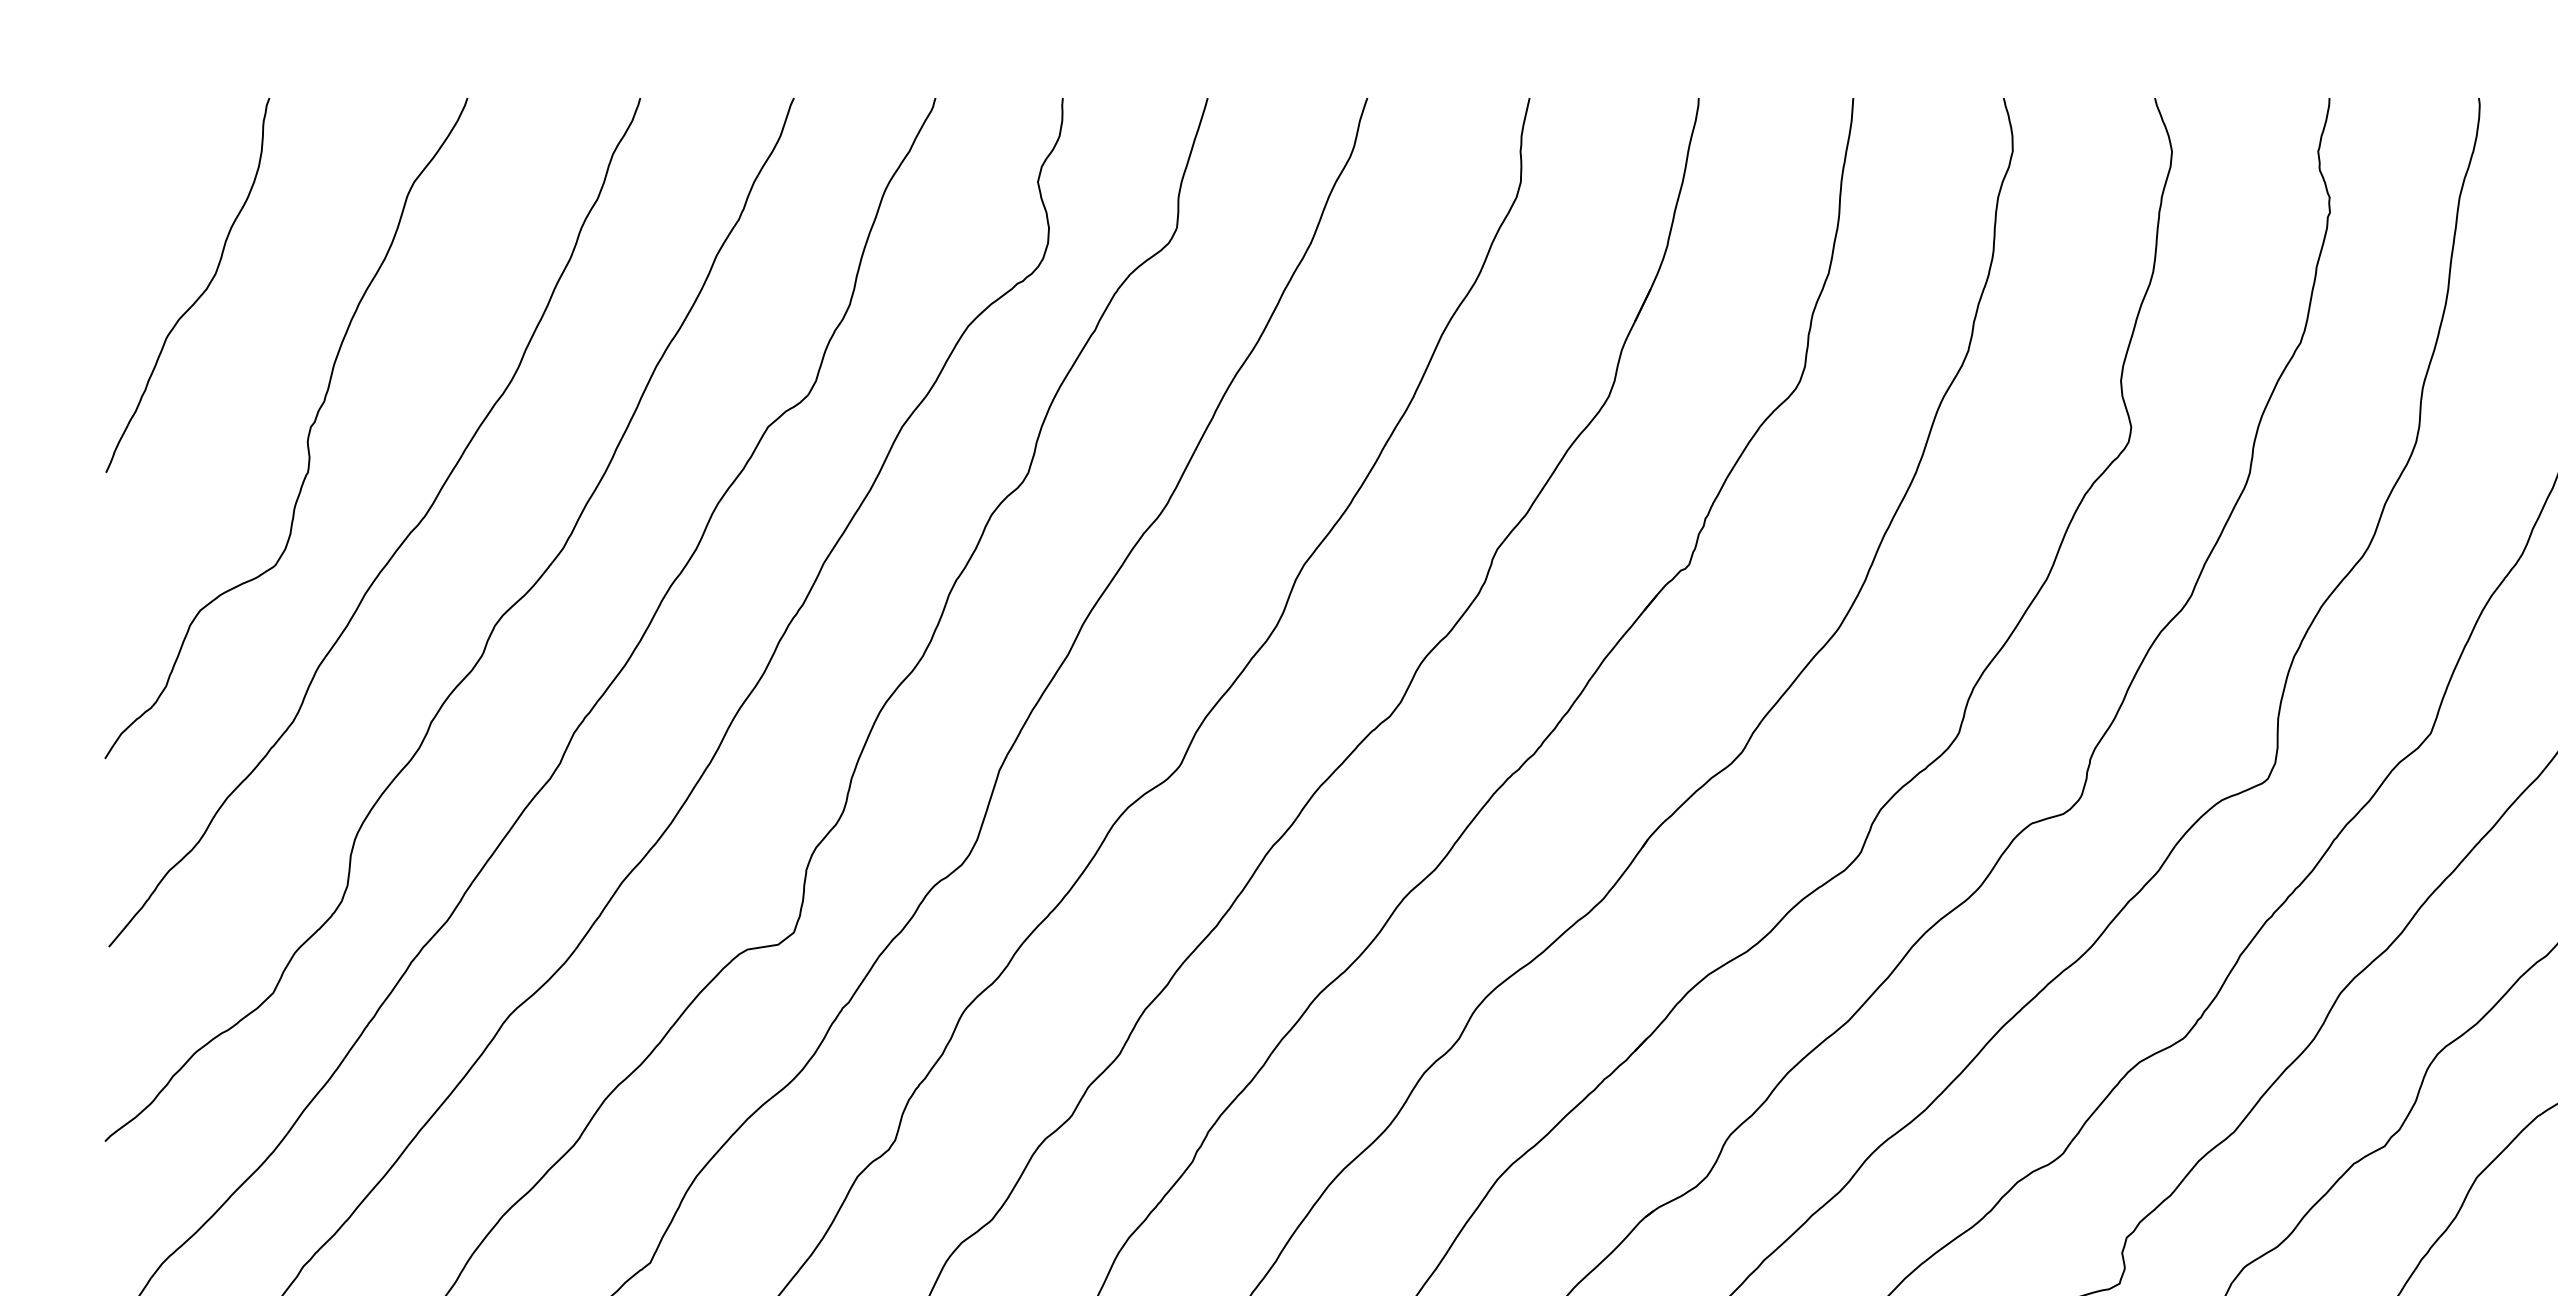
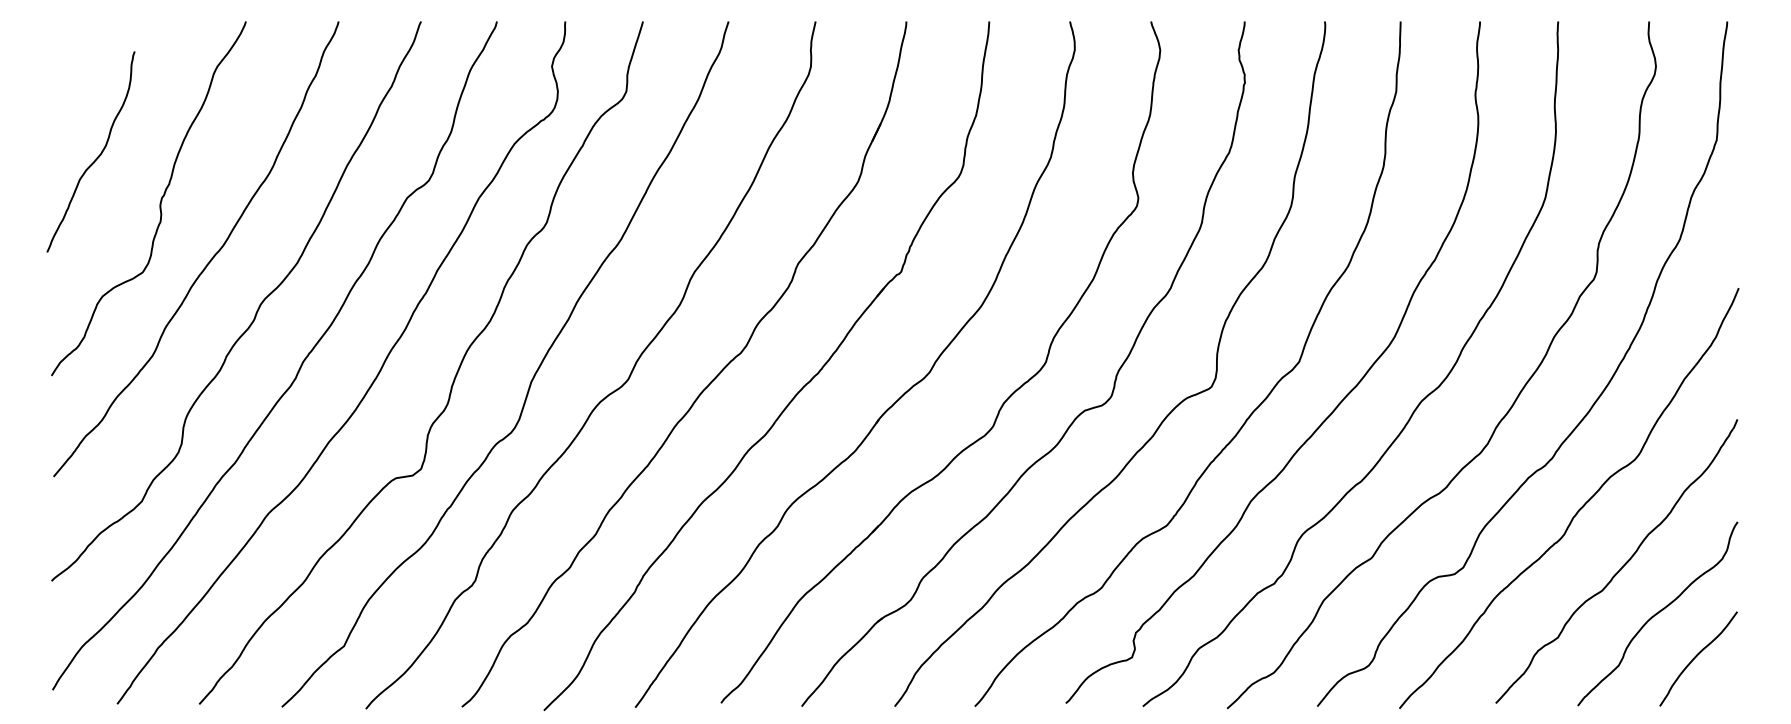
curve: (198, 295) -> (96, 157), moved

